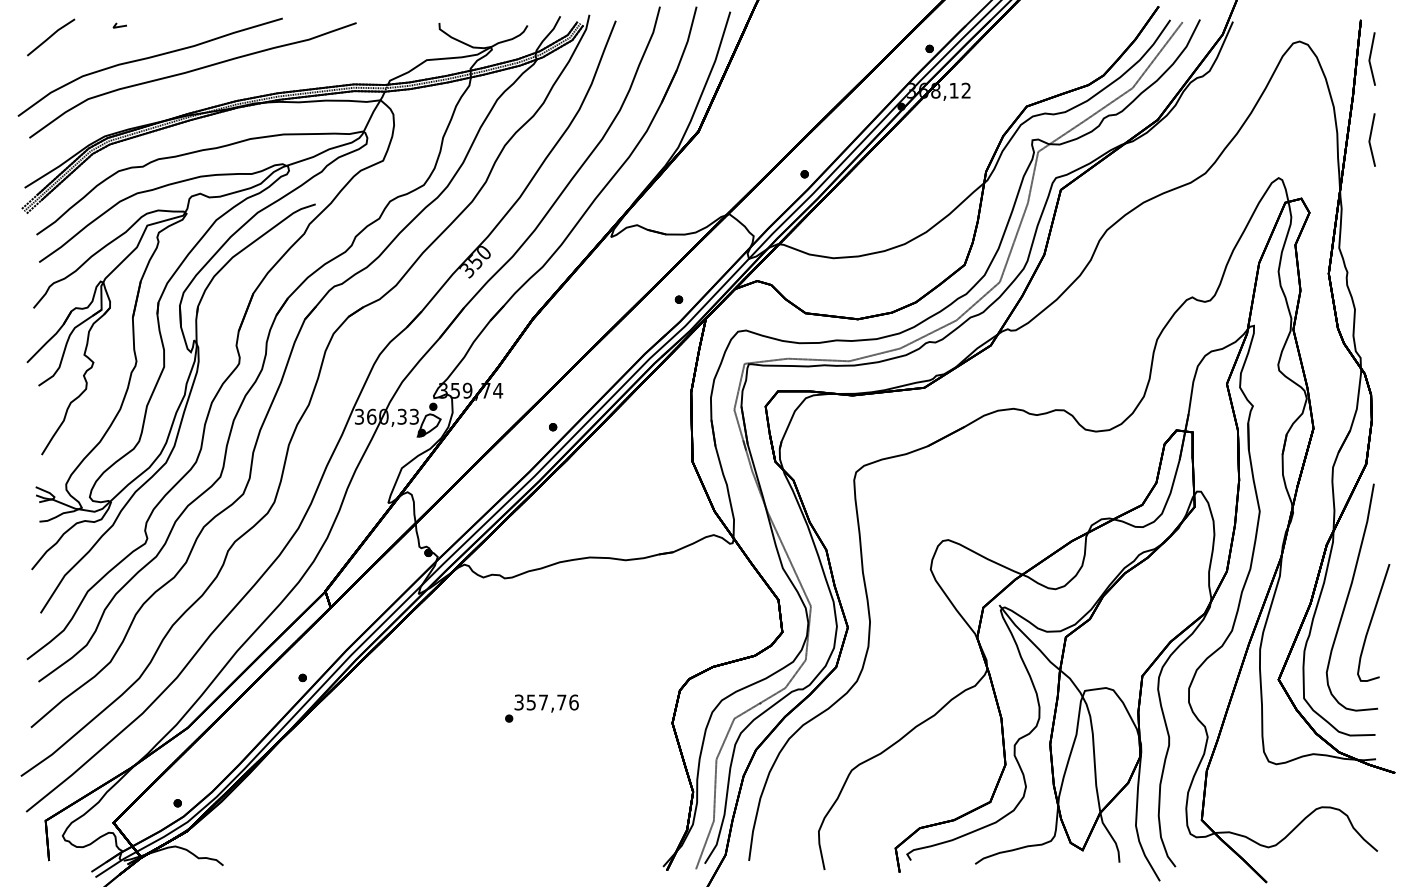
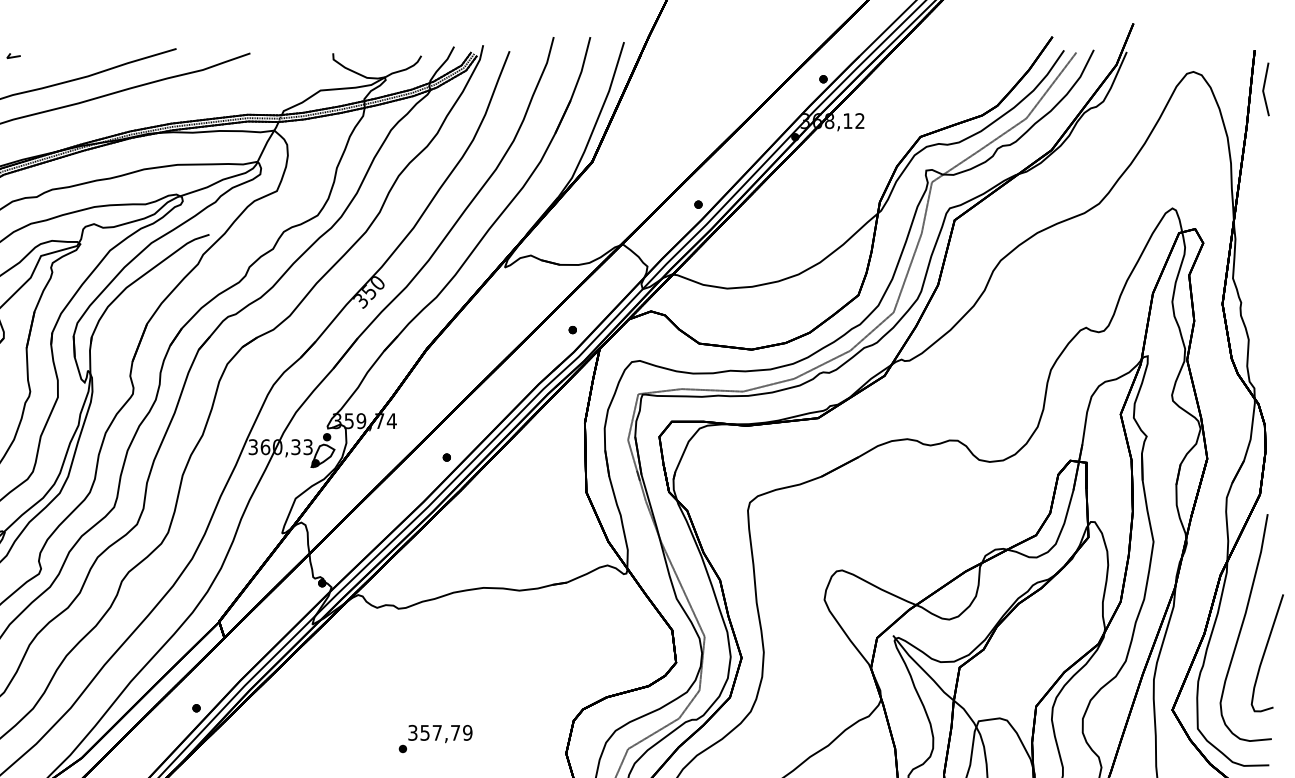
line: (1370, 139) -> (1264, 169), removed
text: (573, 702) -> (467, 732), 357,76 -> 357,79

